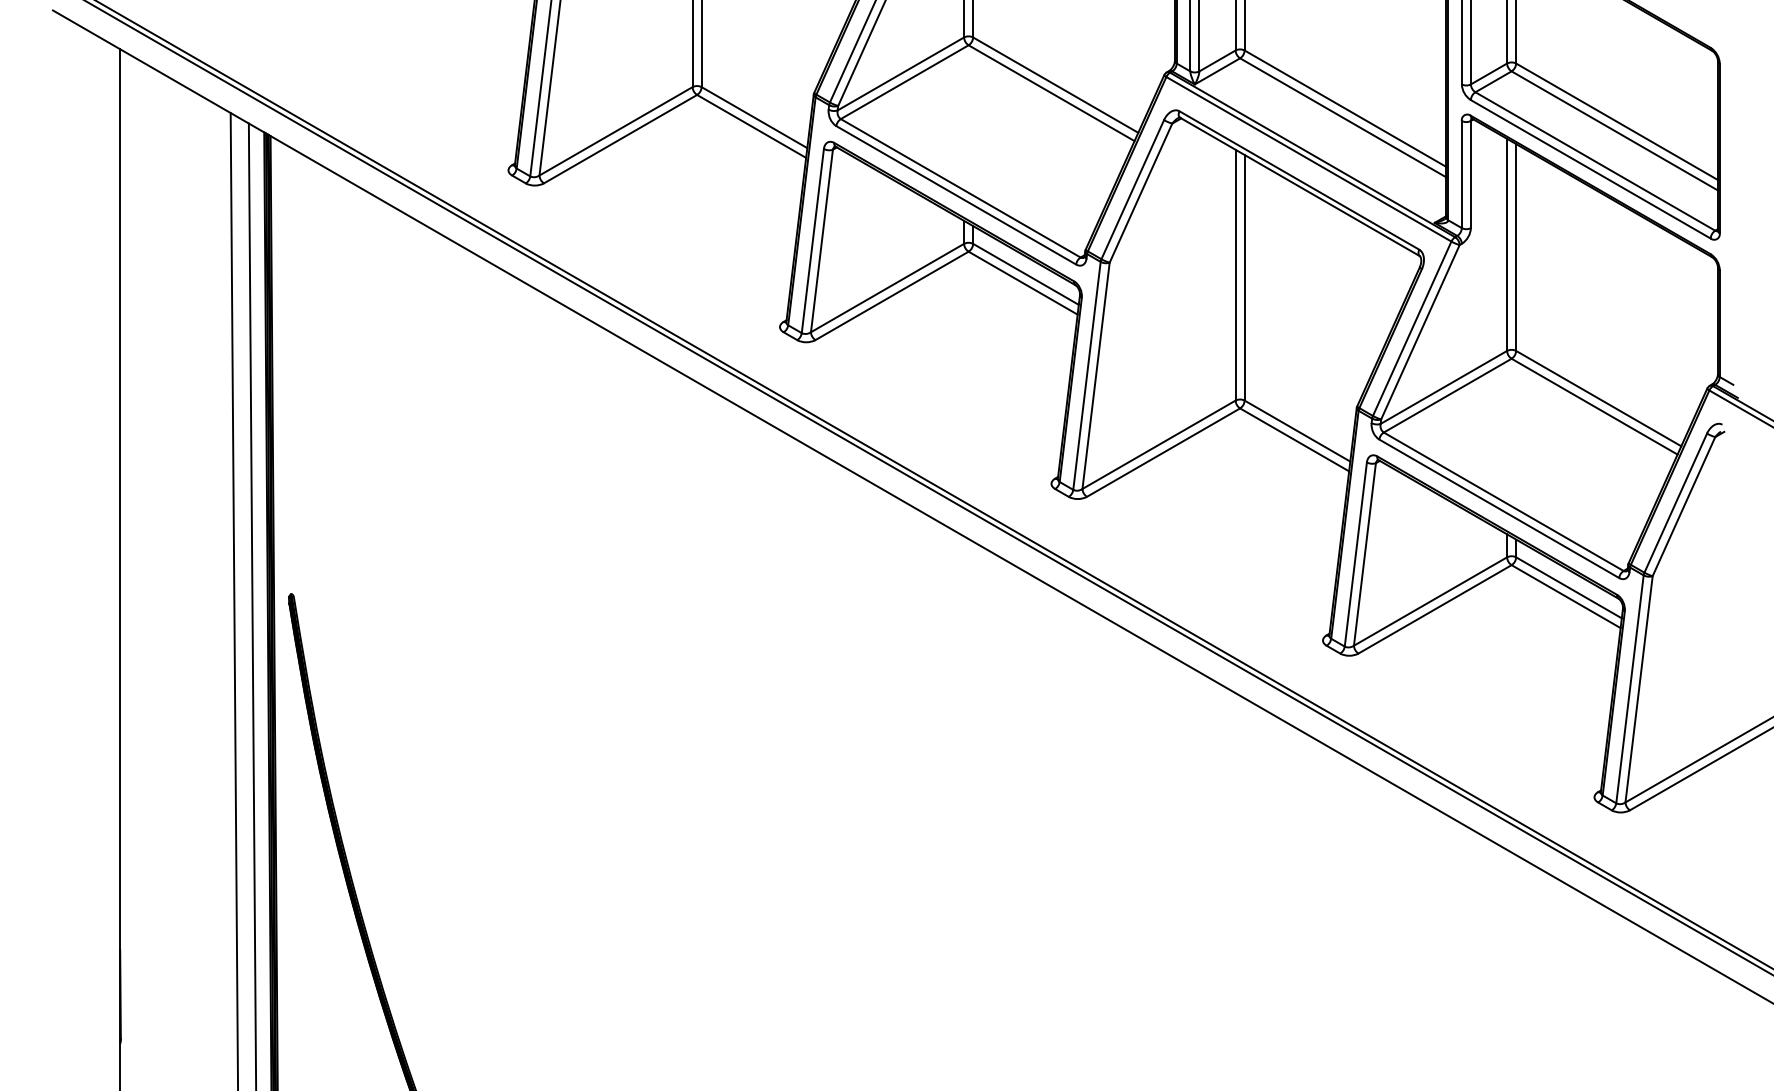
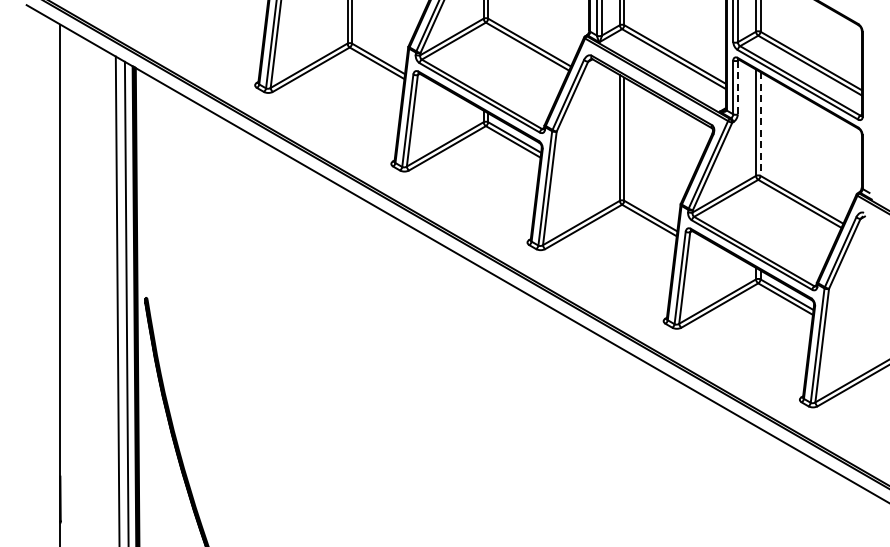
line: (1470, 174) -> (737, 87), solid -> dashed
line: (1516, 248) -> (760, 124), solid -> dashed

